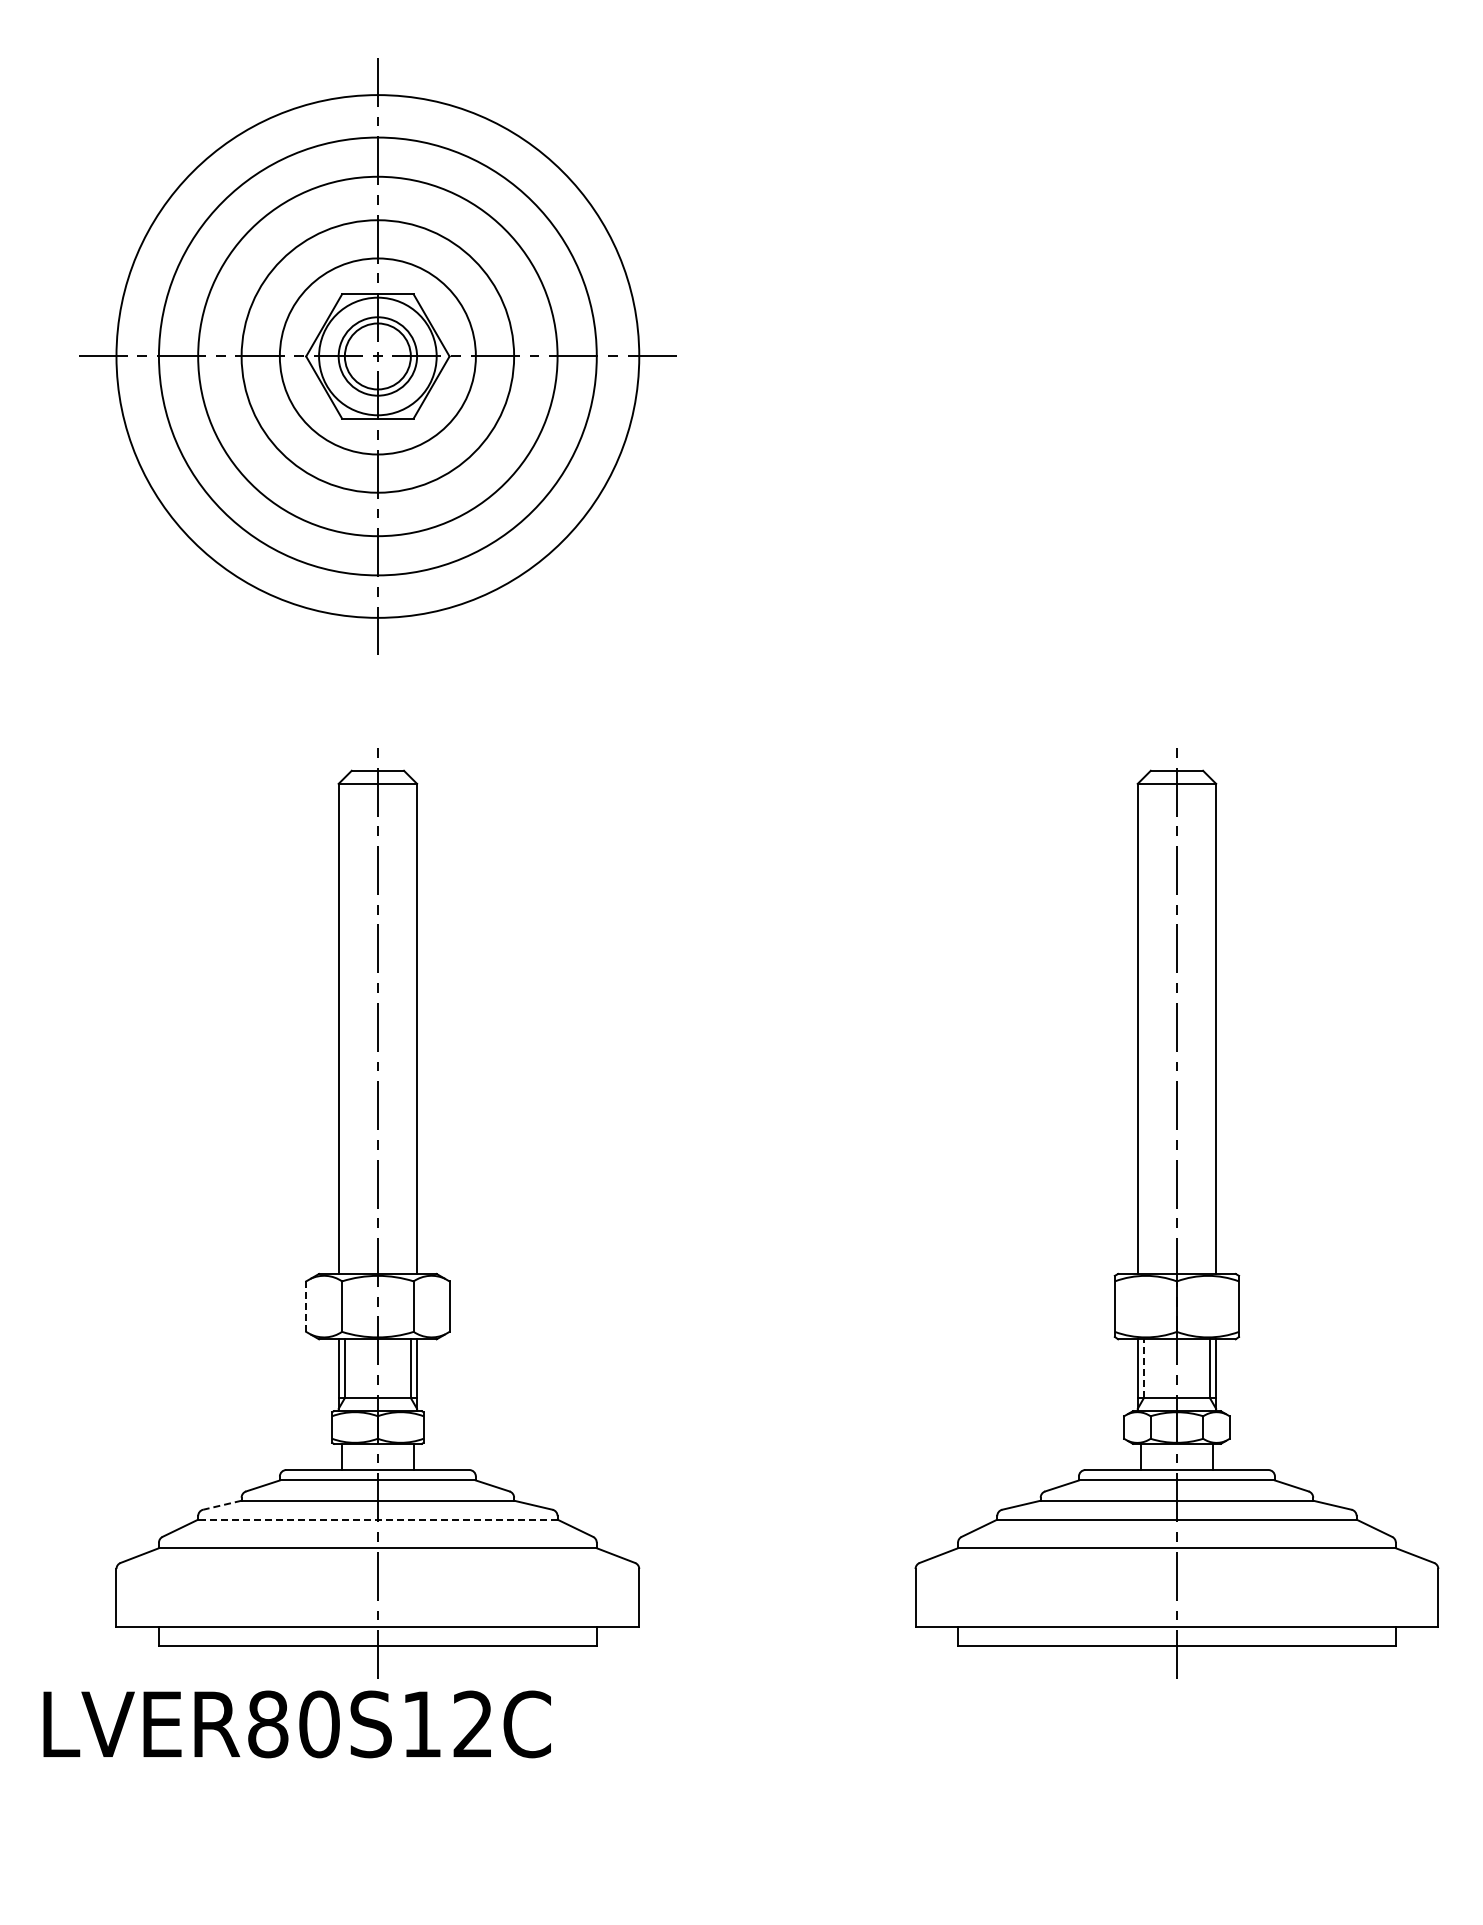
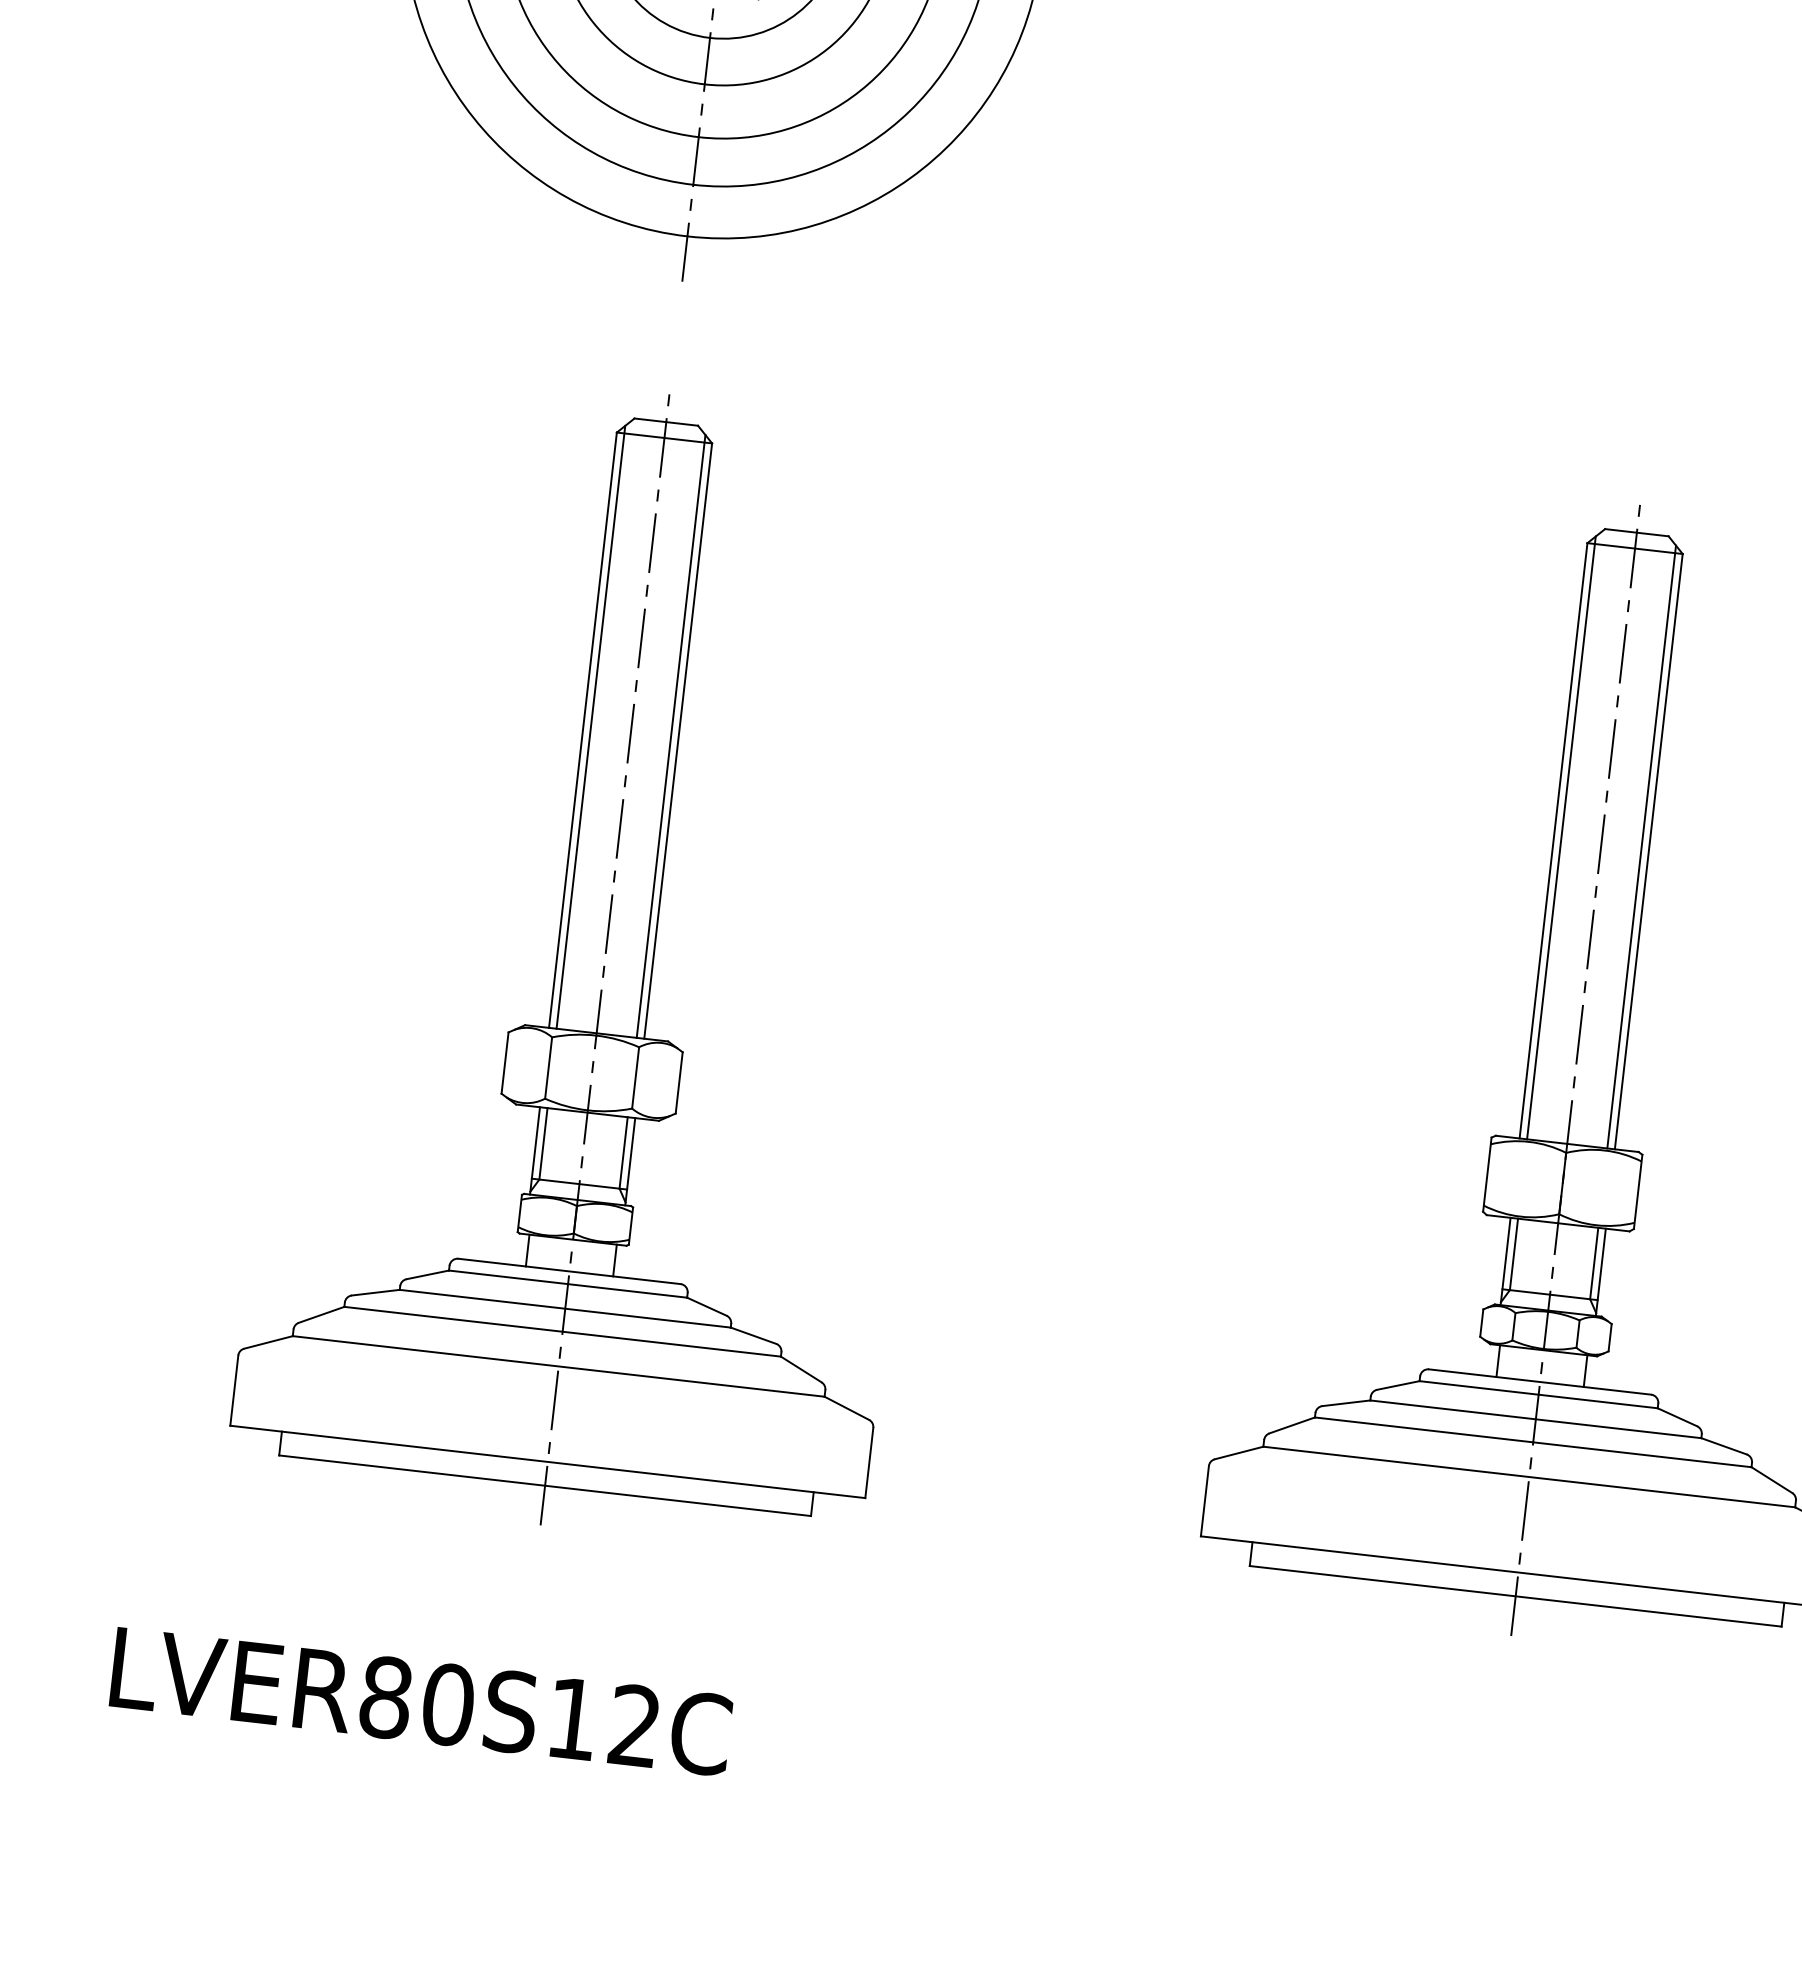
line: (344, 1025) -> (590, 726), added
line: (410, 1025) -> (670, 736), added
line: (1143, 1025) -> (1560, 837), added
line: (1209, 1025) -> (1641, 846), added
line: (306, 1307) -> (505, 1064), dashed -> solid
line: (1143, 1368) -> (1513, 1254), dashed -> solid
line: (222, 1505) -> (375, 1293), dashed -> solid
line: (377, 1519) -> (562, 1331), dashed -> solid
text: (296, 1724) -> (420, 1701), moved

